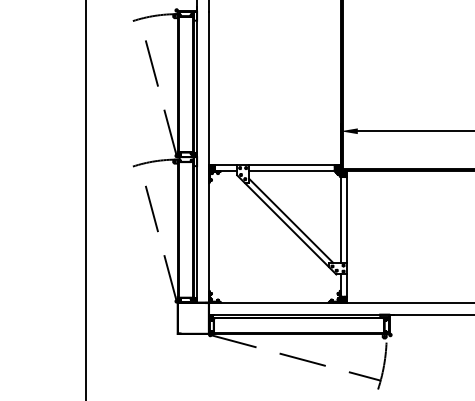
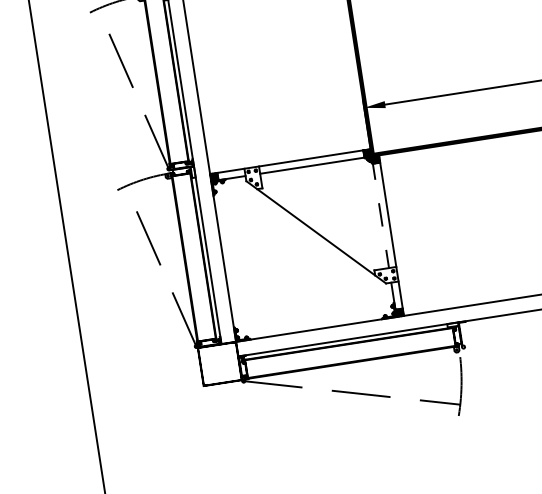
line: (340, 216) -> (380, 211), solid -> dashed
line: (290, 220) -> (319, 226), removed

